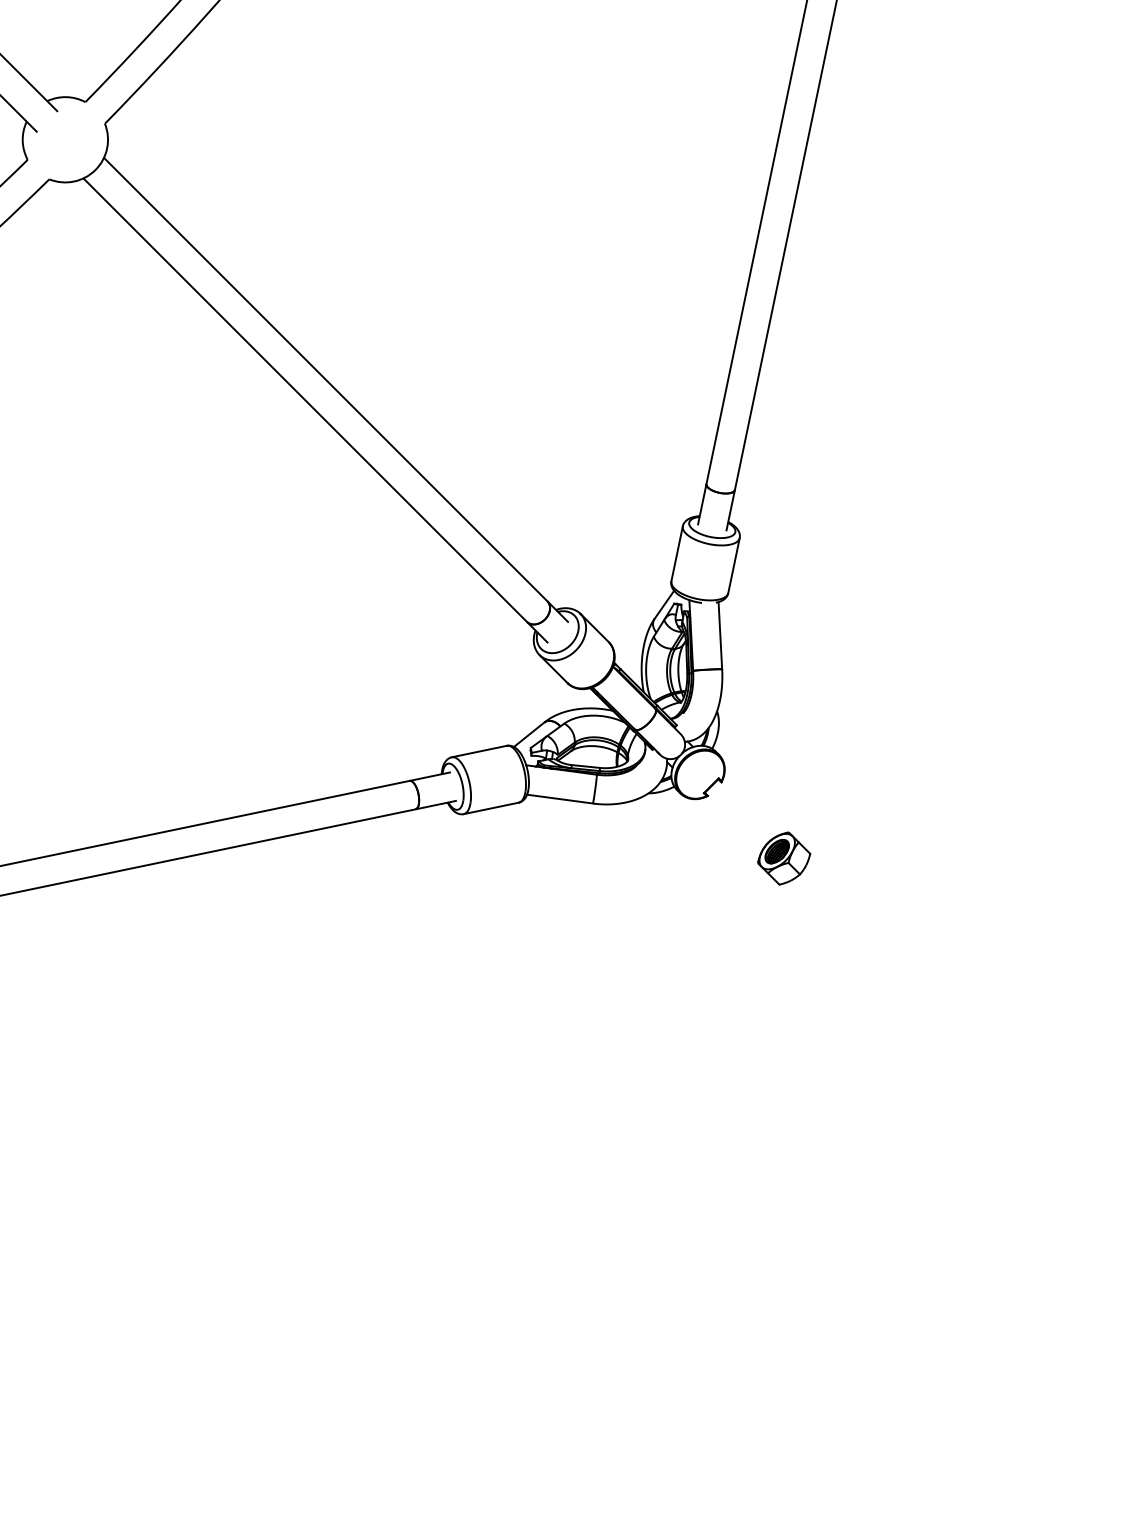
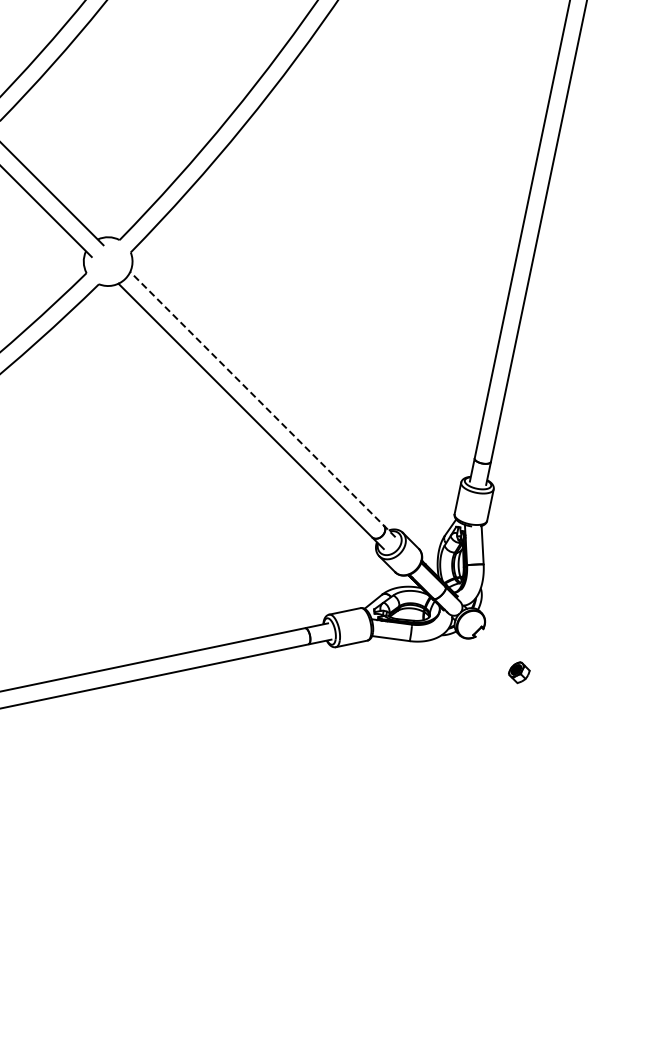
line: (335, 389) -> (262, 404), solid -> dashed
part: (784, 858) -> (519, 672), size x0.7

